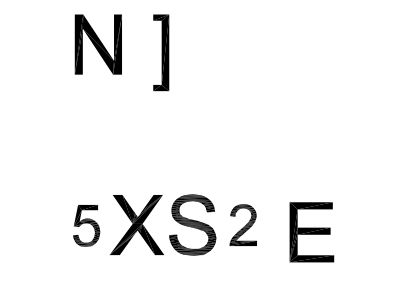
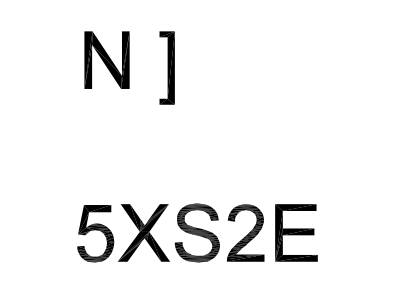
part: (242, 224) -> (245, 232), size x1.43
part: (86, 225) -> (95, 233), size x1.43
part: (311, 231) -> (296, 232), moved

